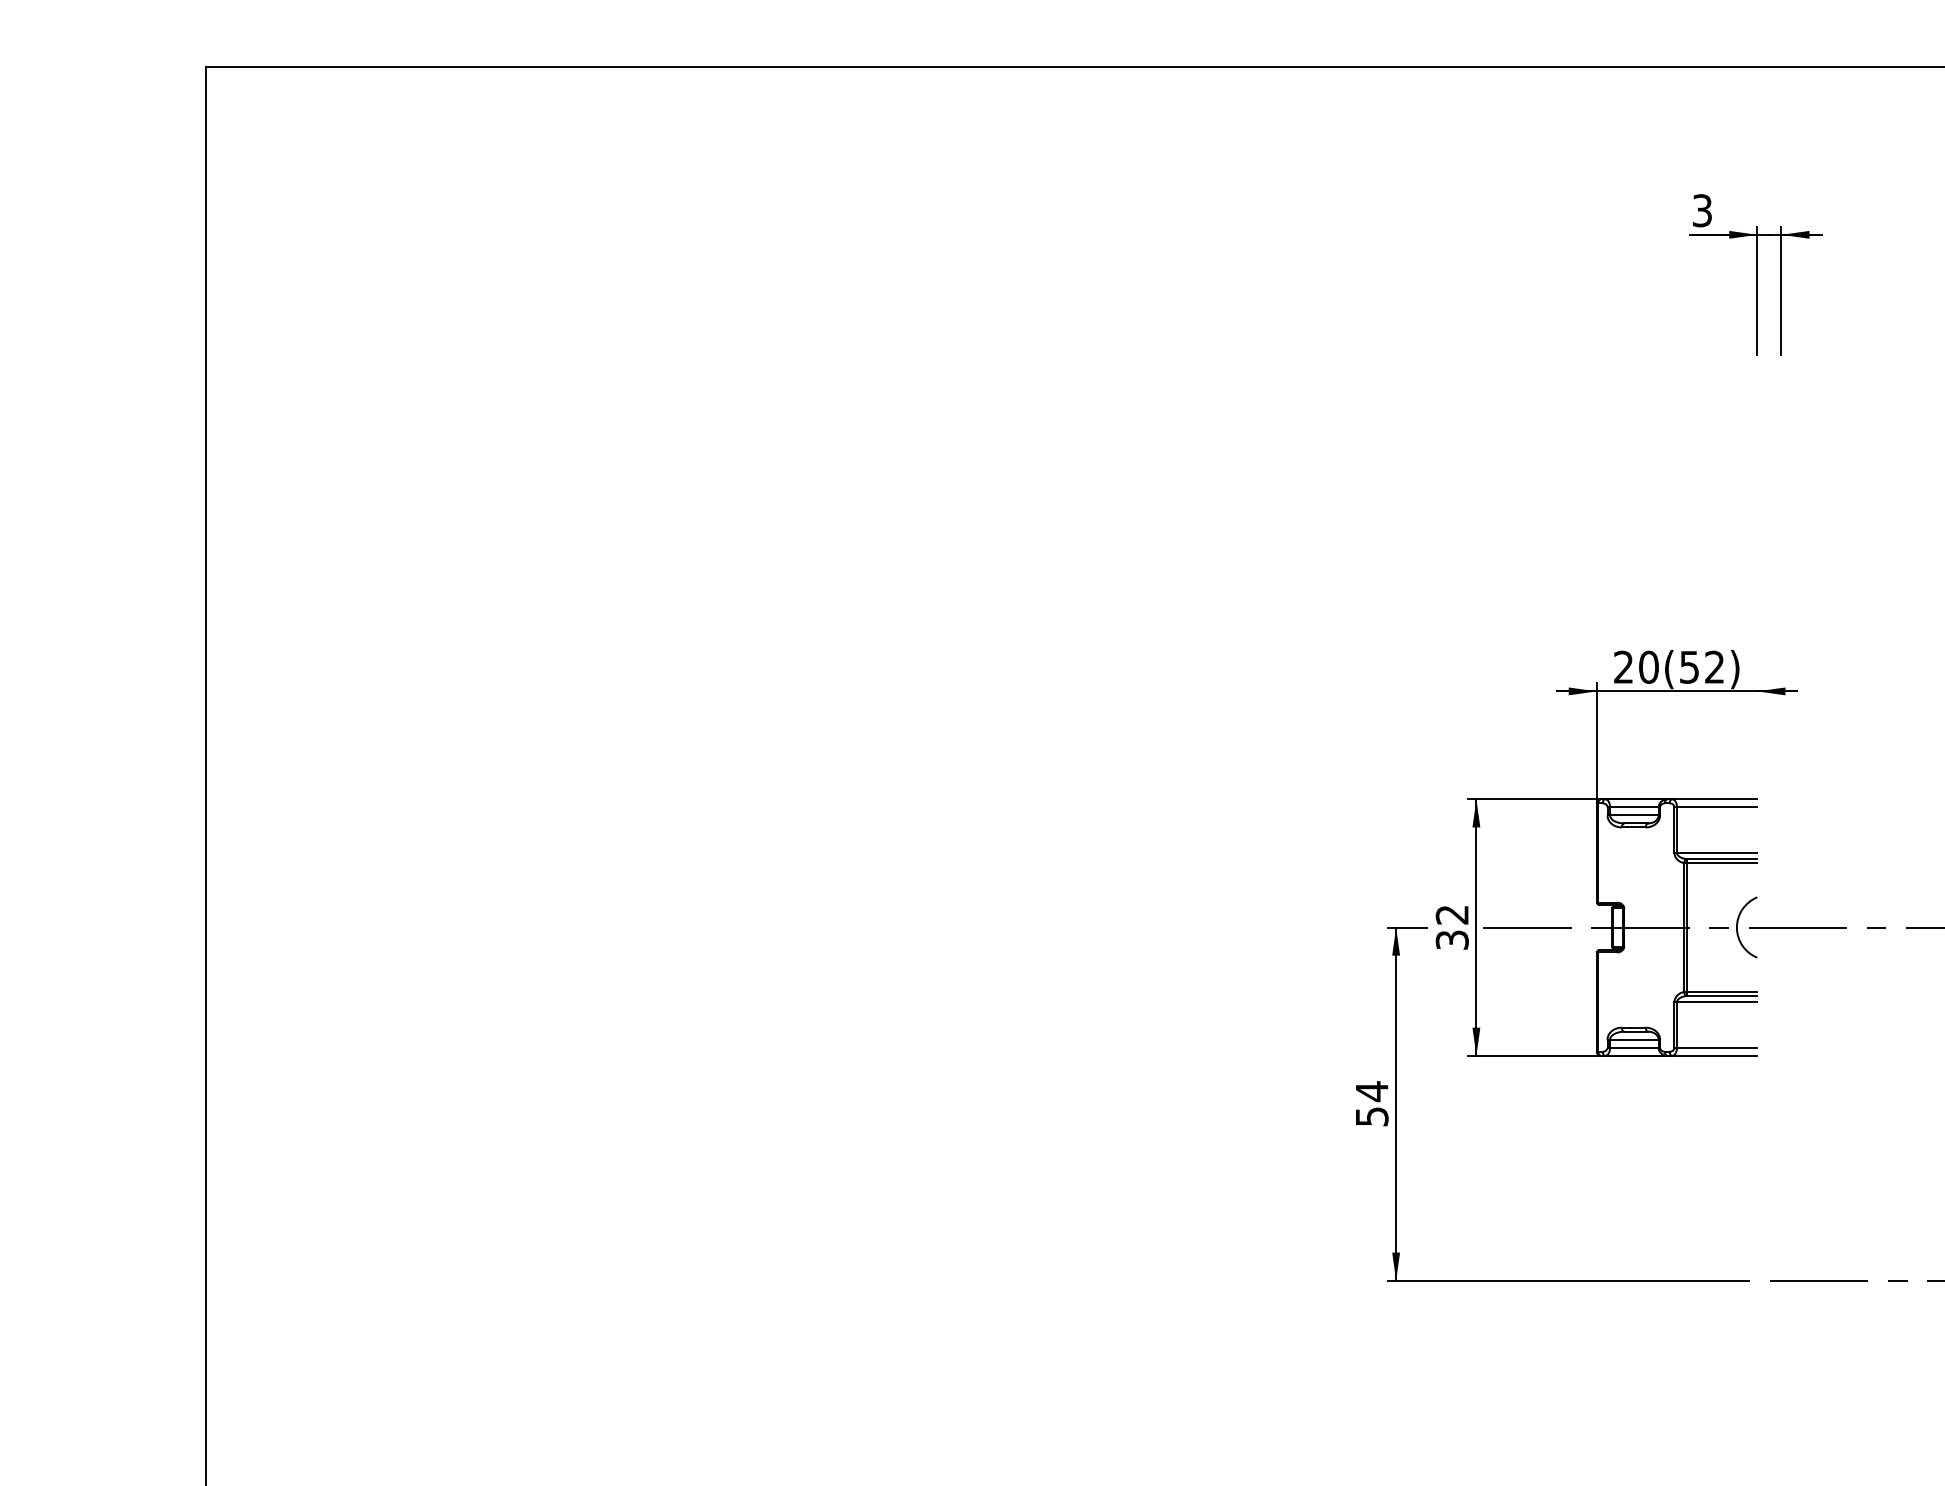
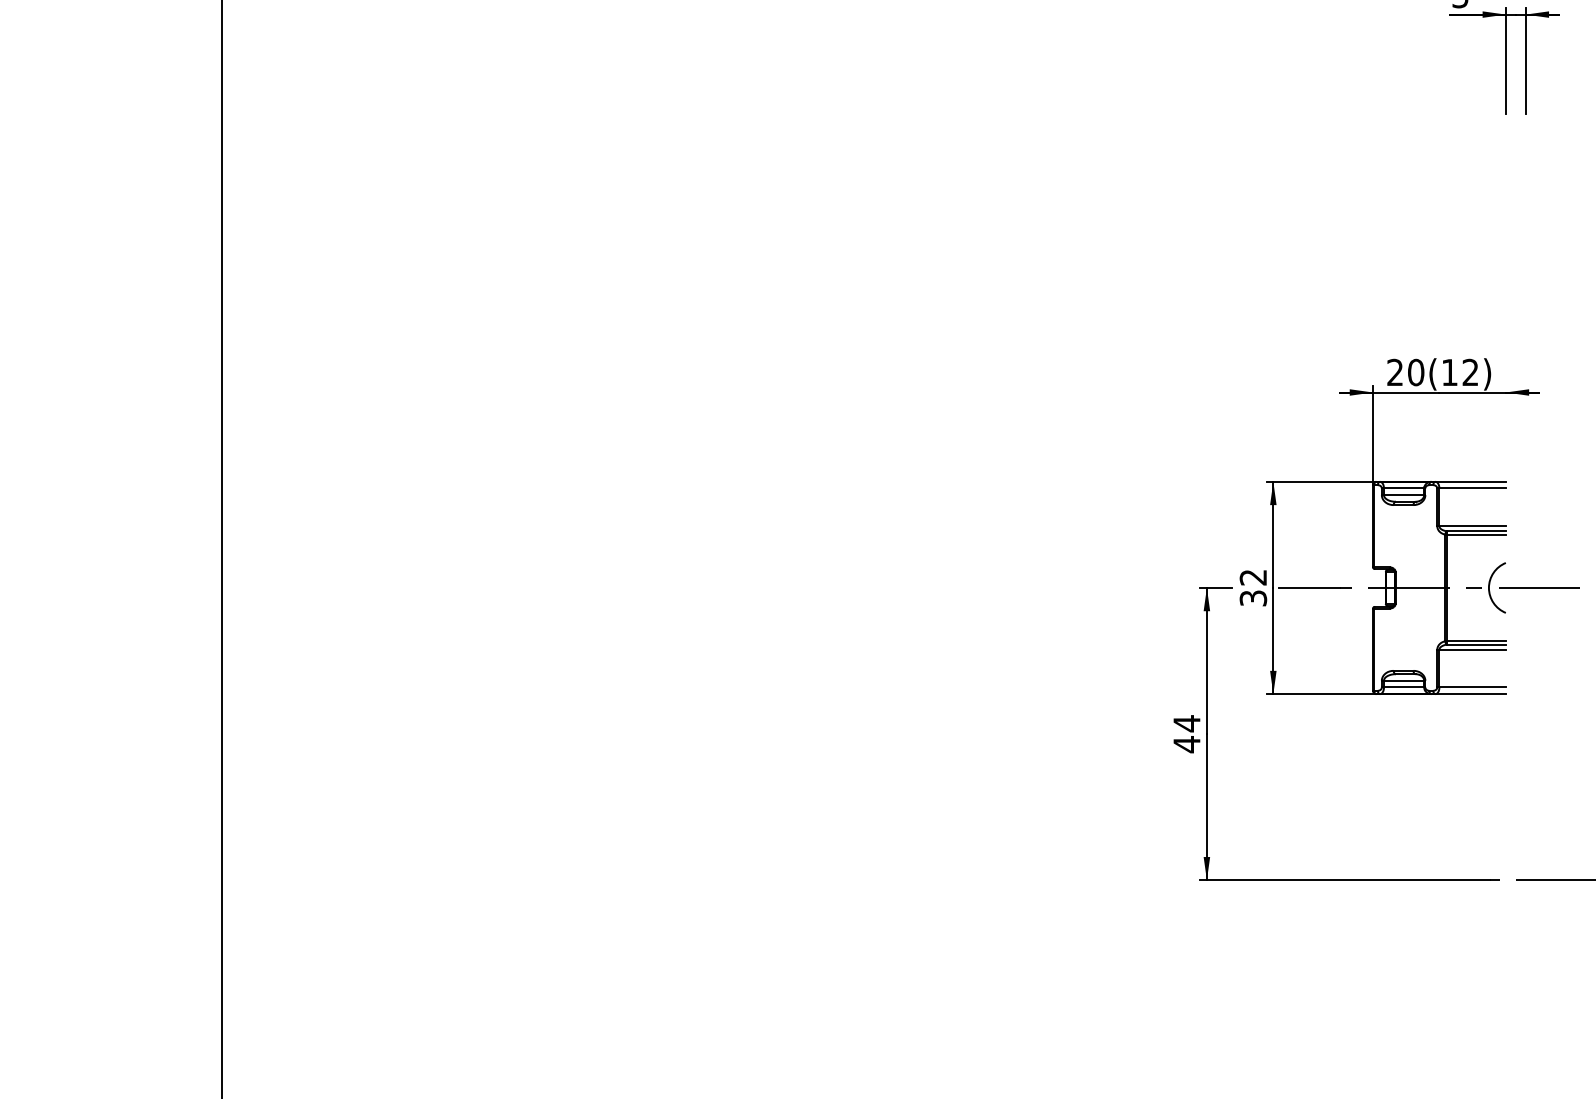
text: (1689, 667) -> (1449, 372), 20(52) -> 20(12)
text: (1372, 1116) -> (1187, 744), 54 -> 44

